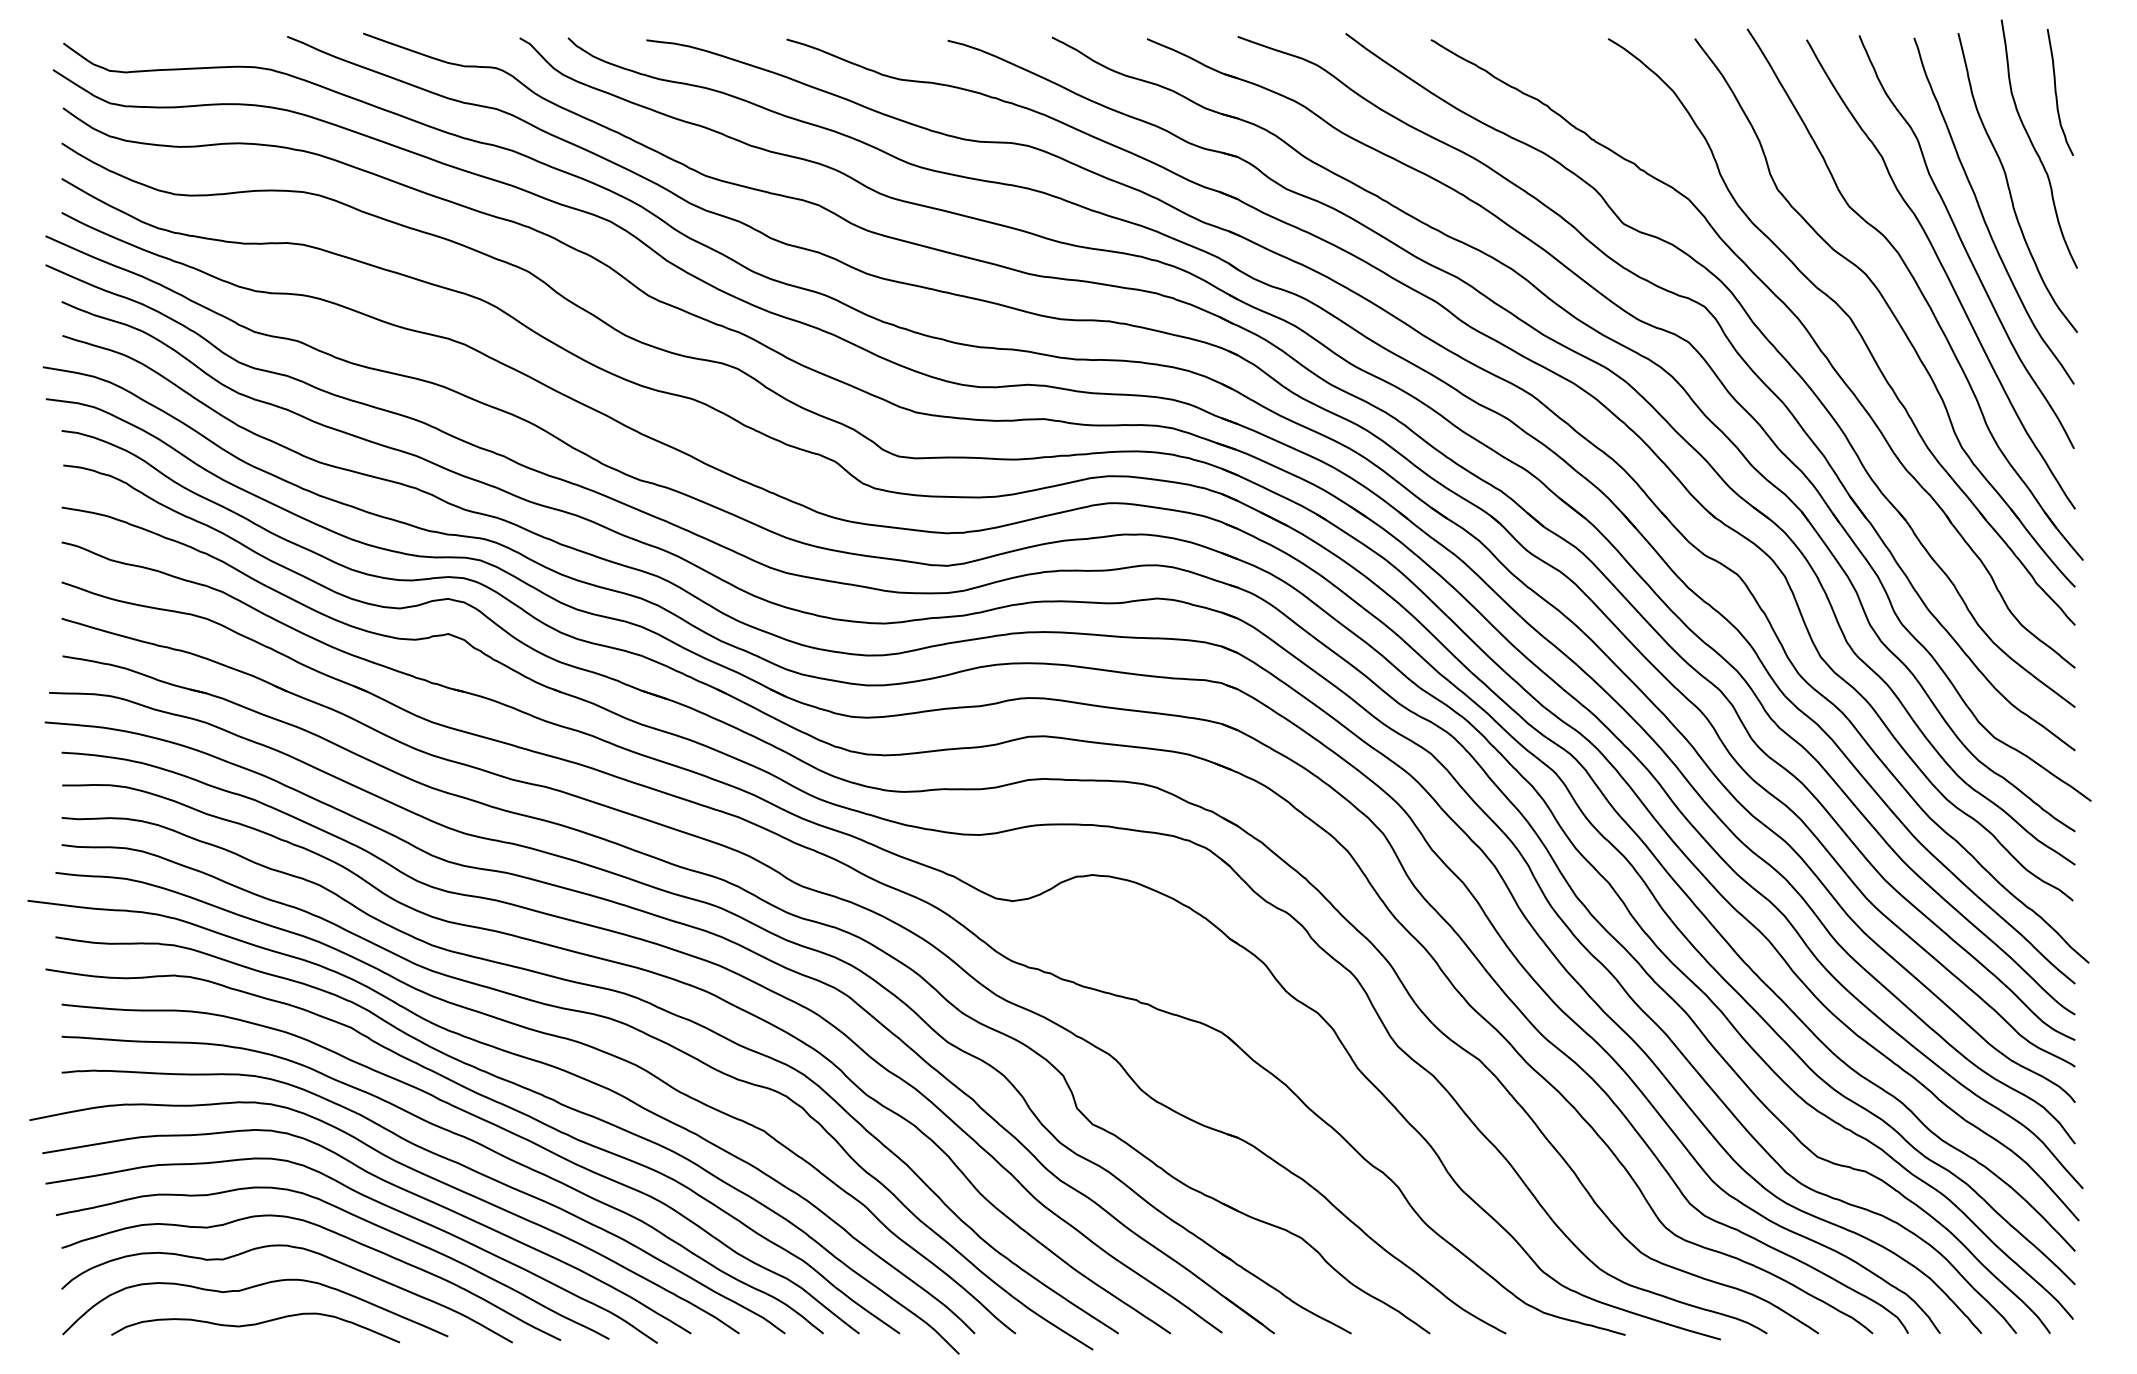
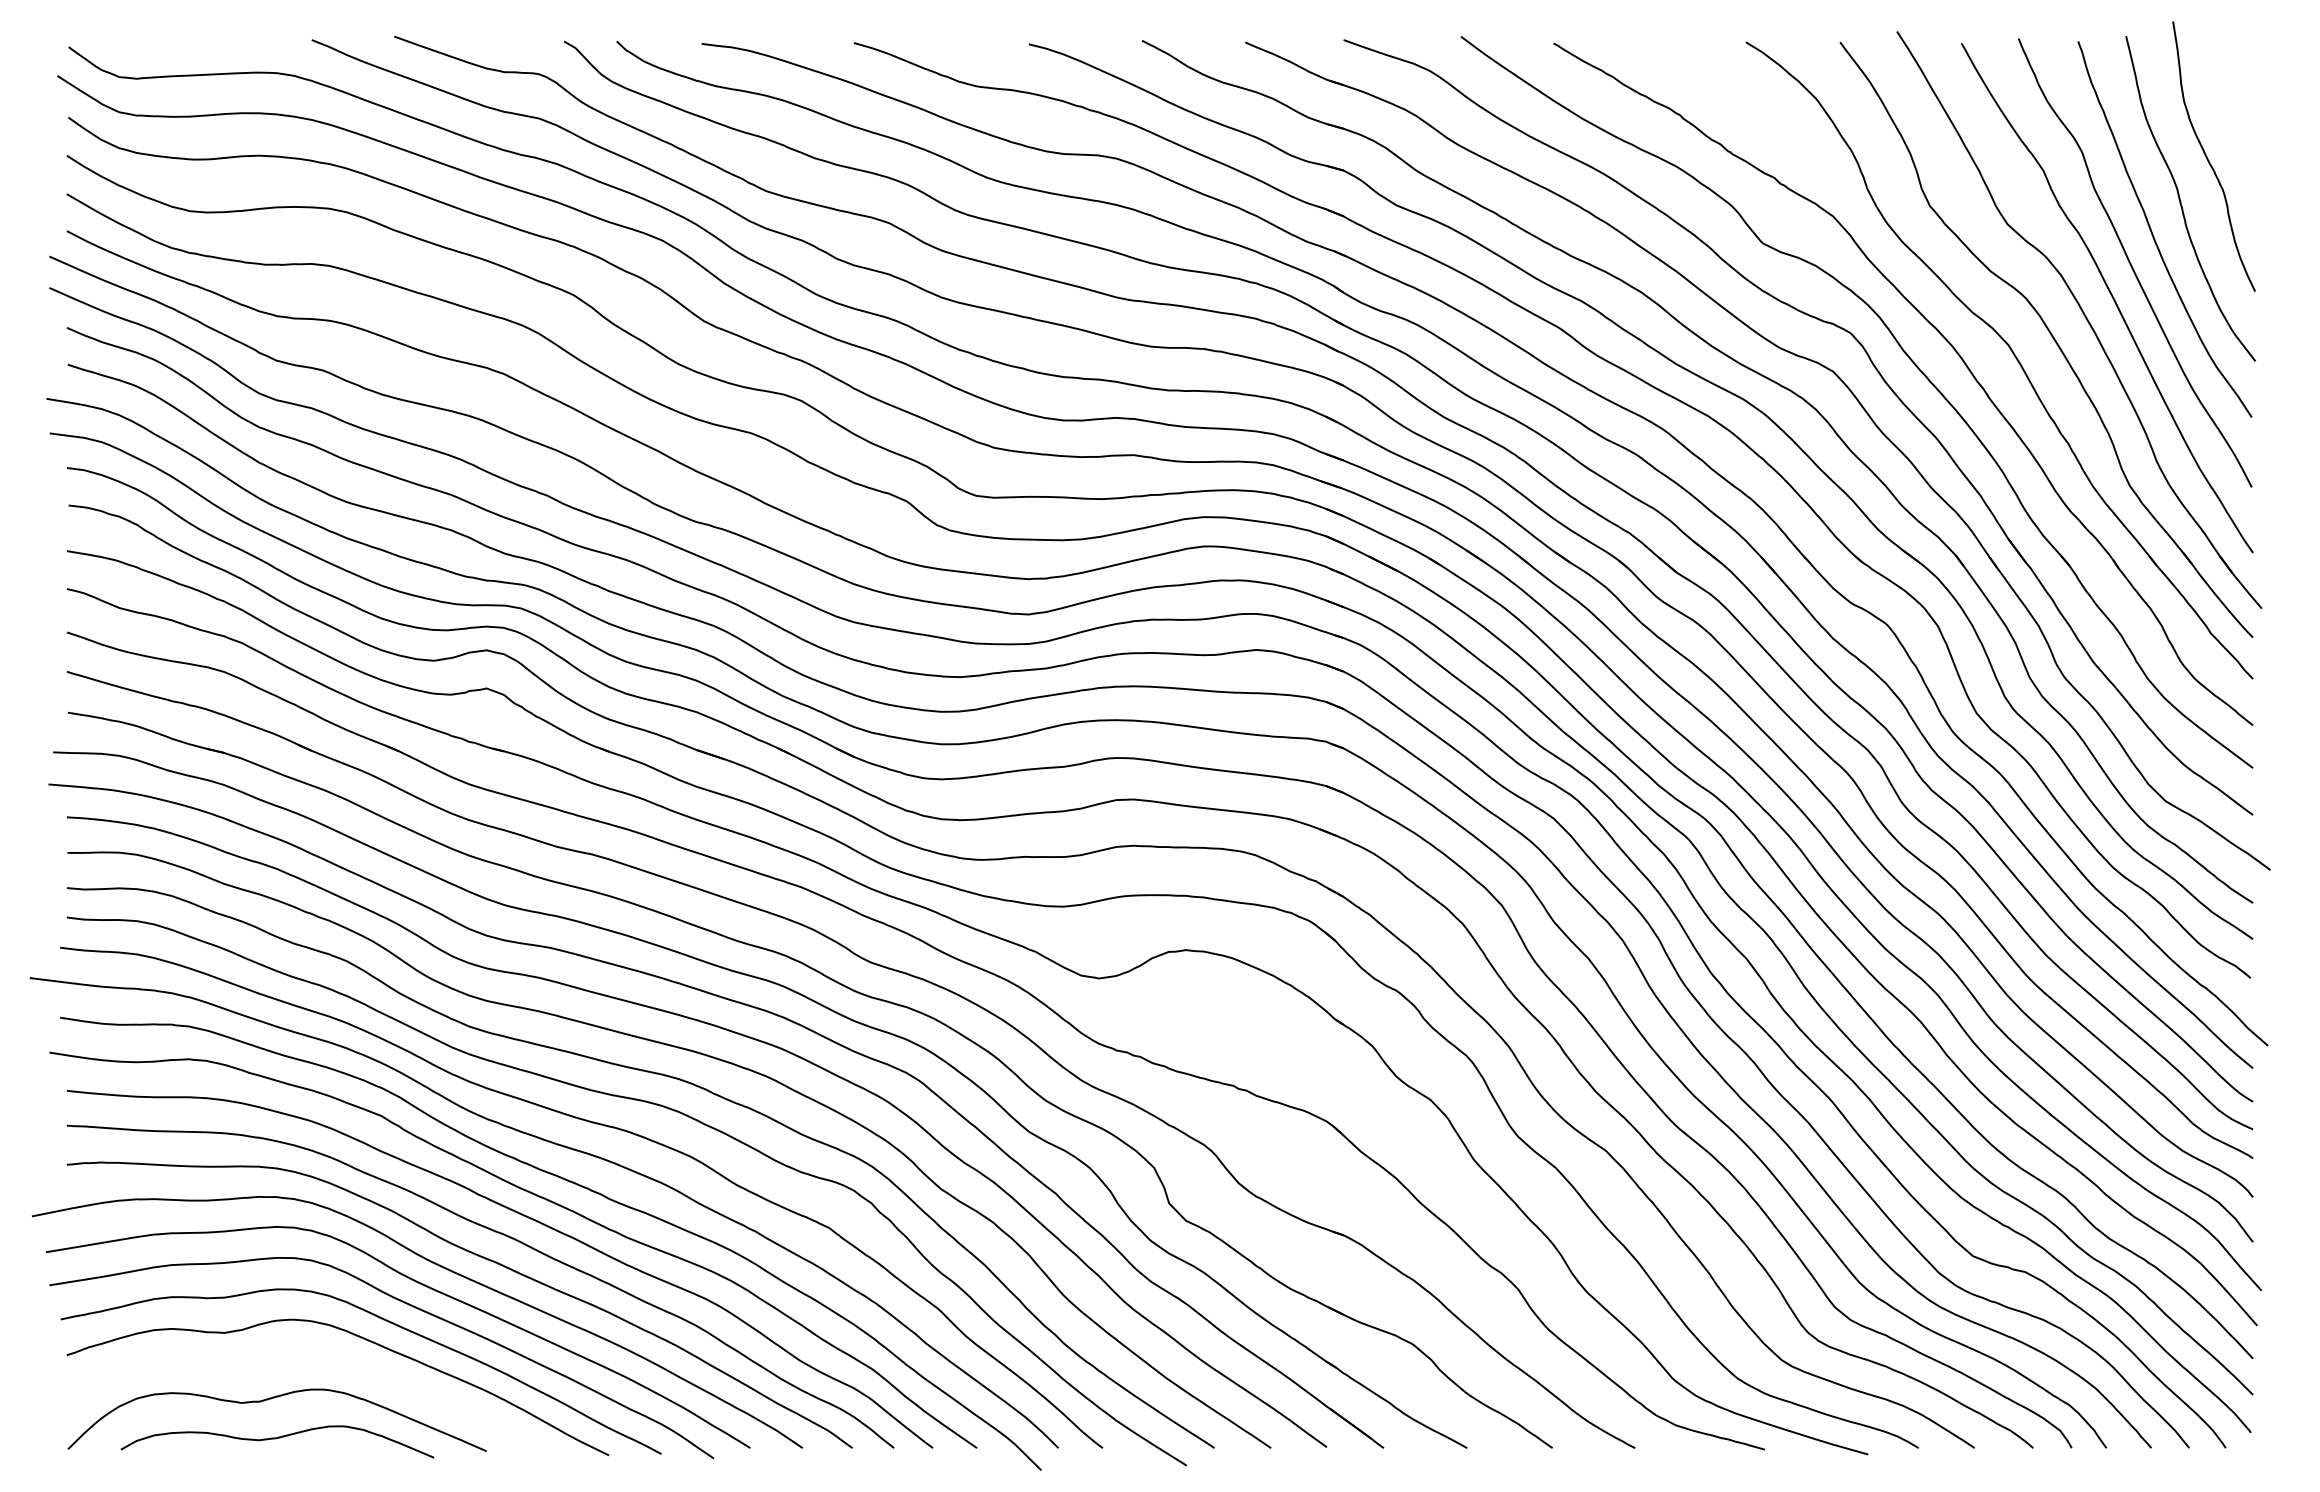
curve: (2056, 91) -> (2232, 99), removed
curve: (294, 1248) -> (319, 1355), removed

